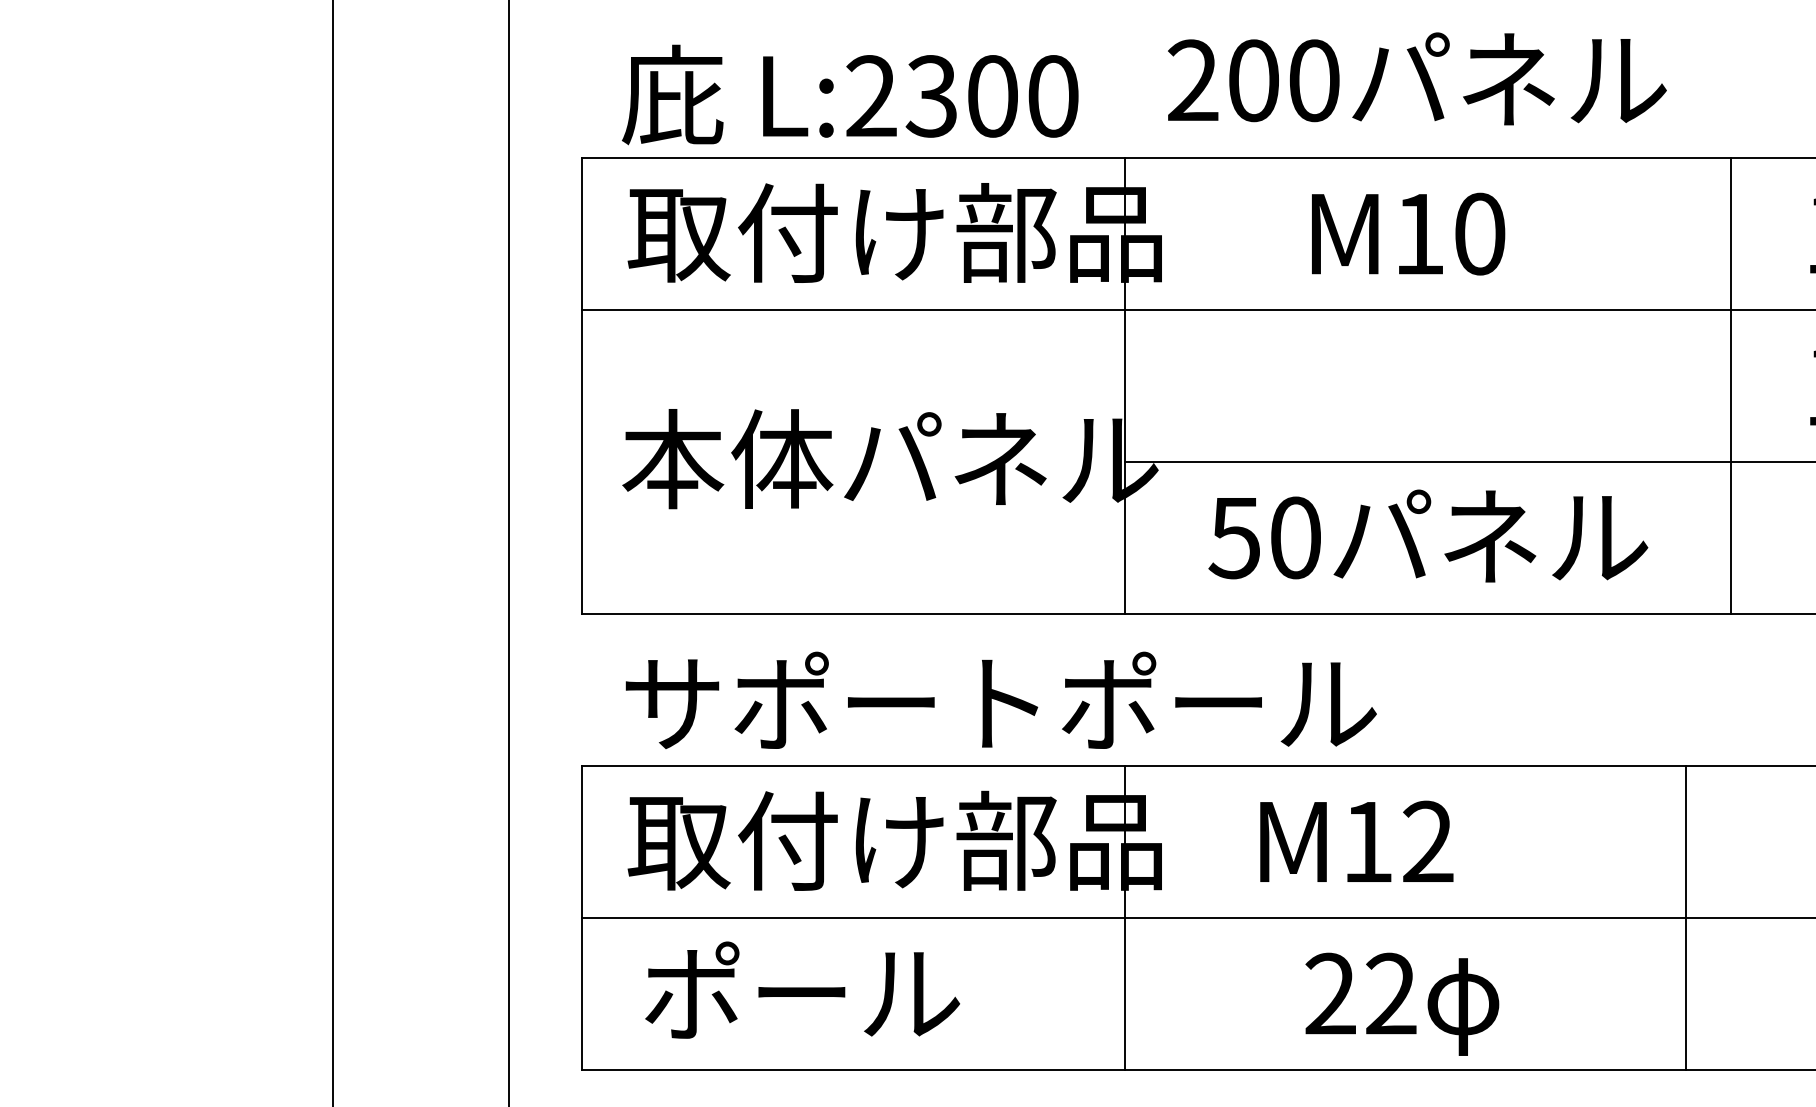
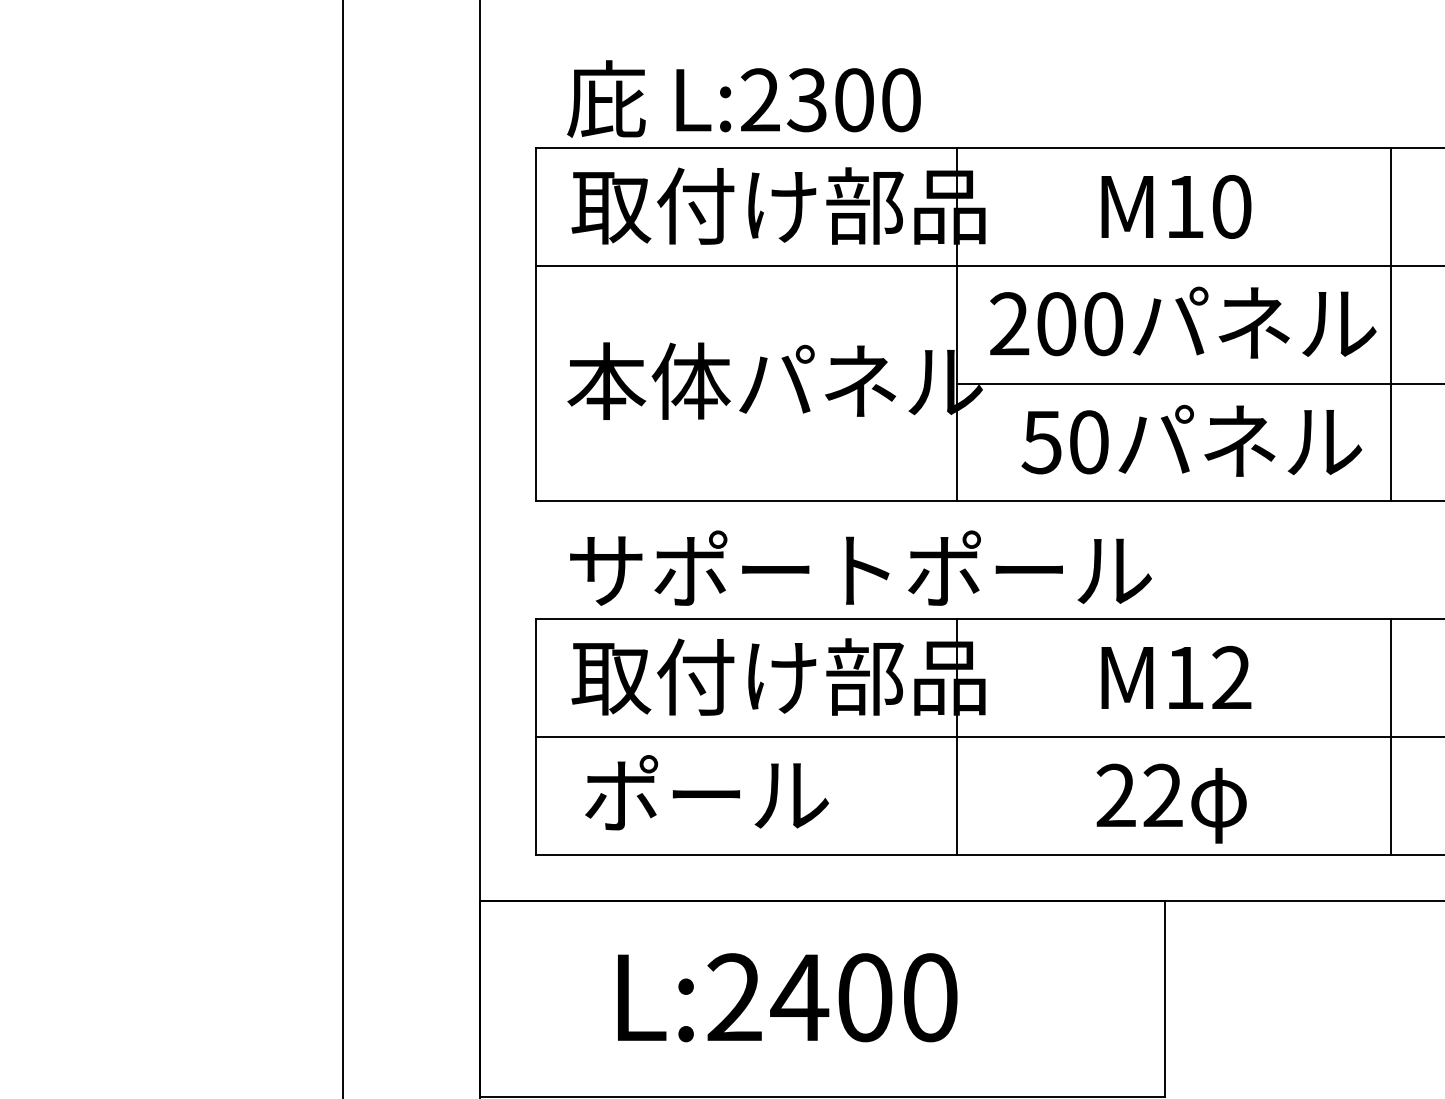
text: (1417, 78) -> (1183, 322), moved
line: (1731, 385) -> (1391, 324), moved
text: (1356, 841) -> (1176, 677), moved

